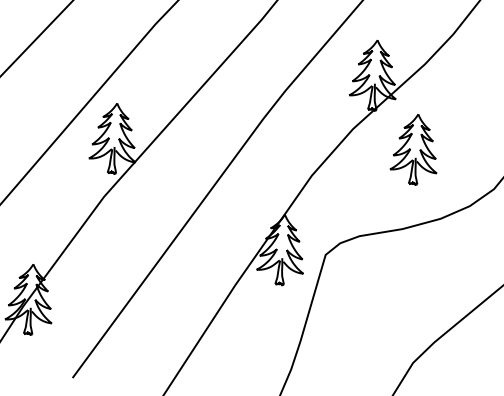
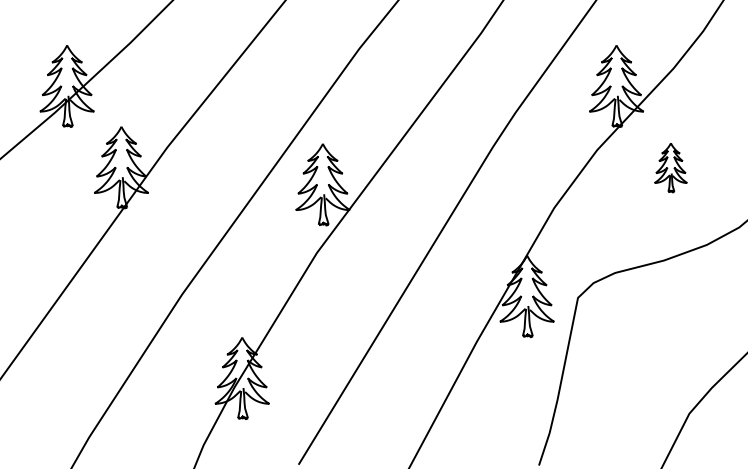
part: (415, 149) -> (670, 167), size x0.6

